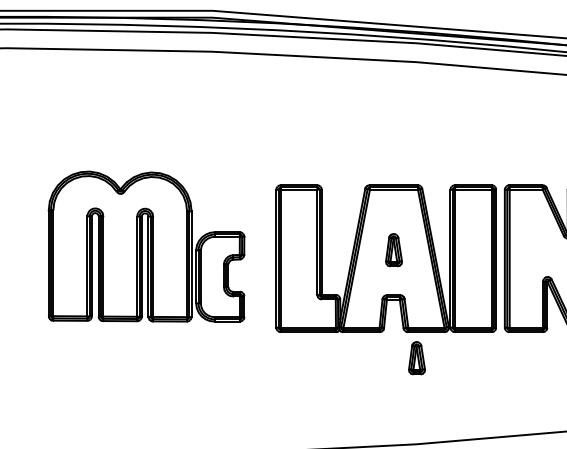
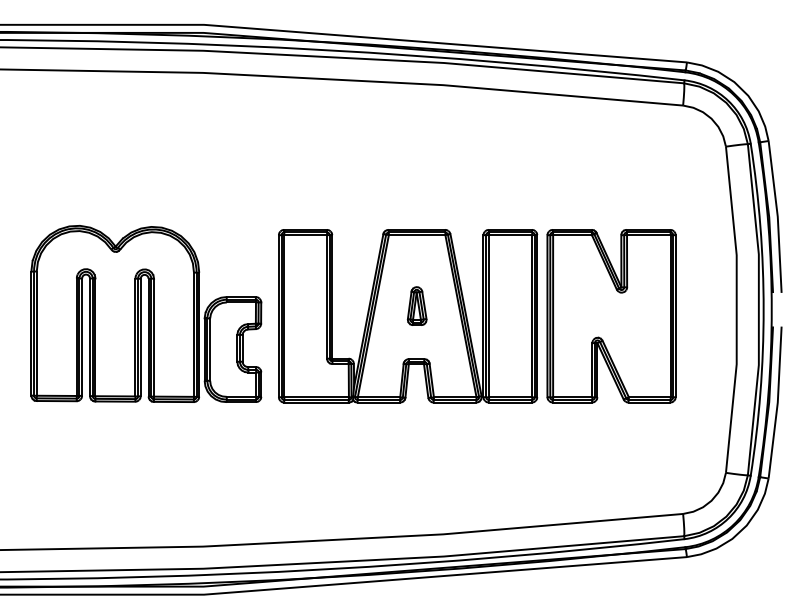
part: (146, 246) -> (146, 313), moved
part: (416, 357) -> (443, 432), removed

